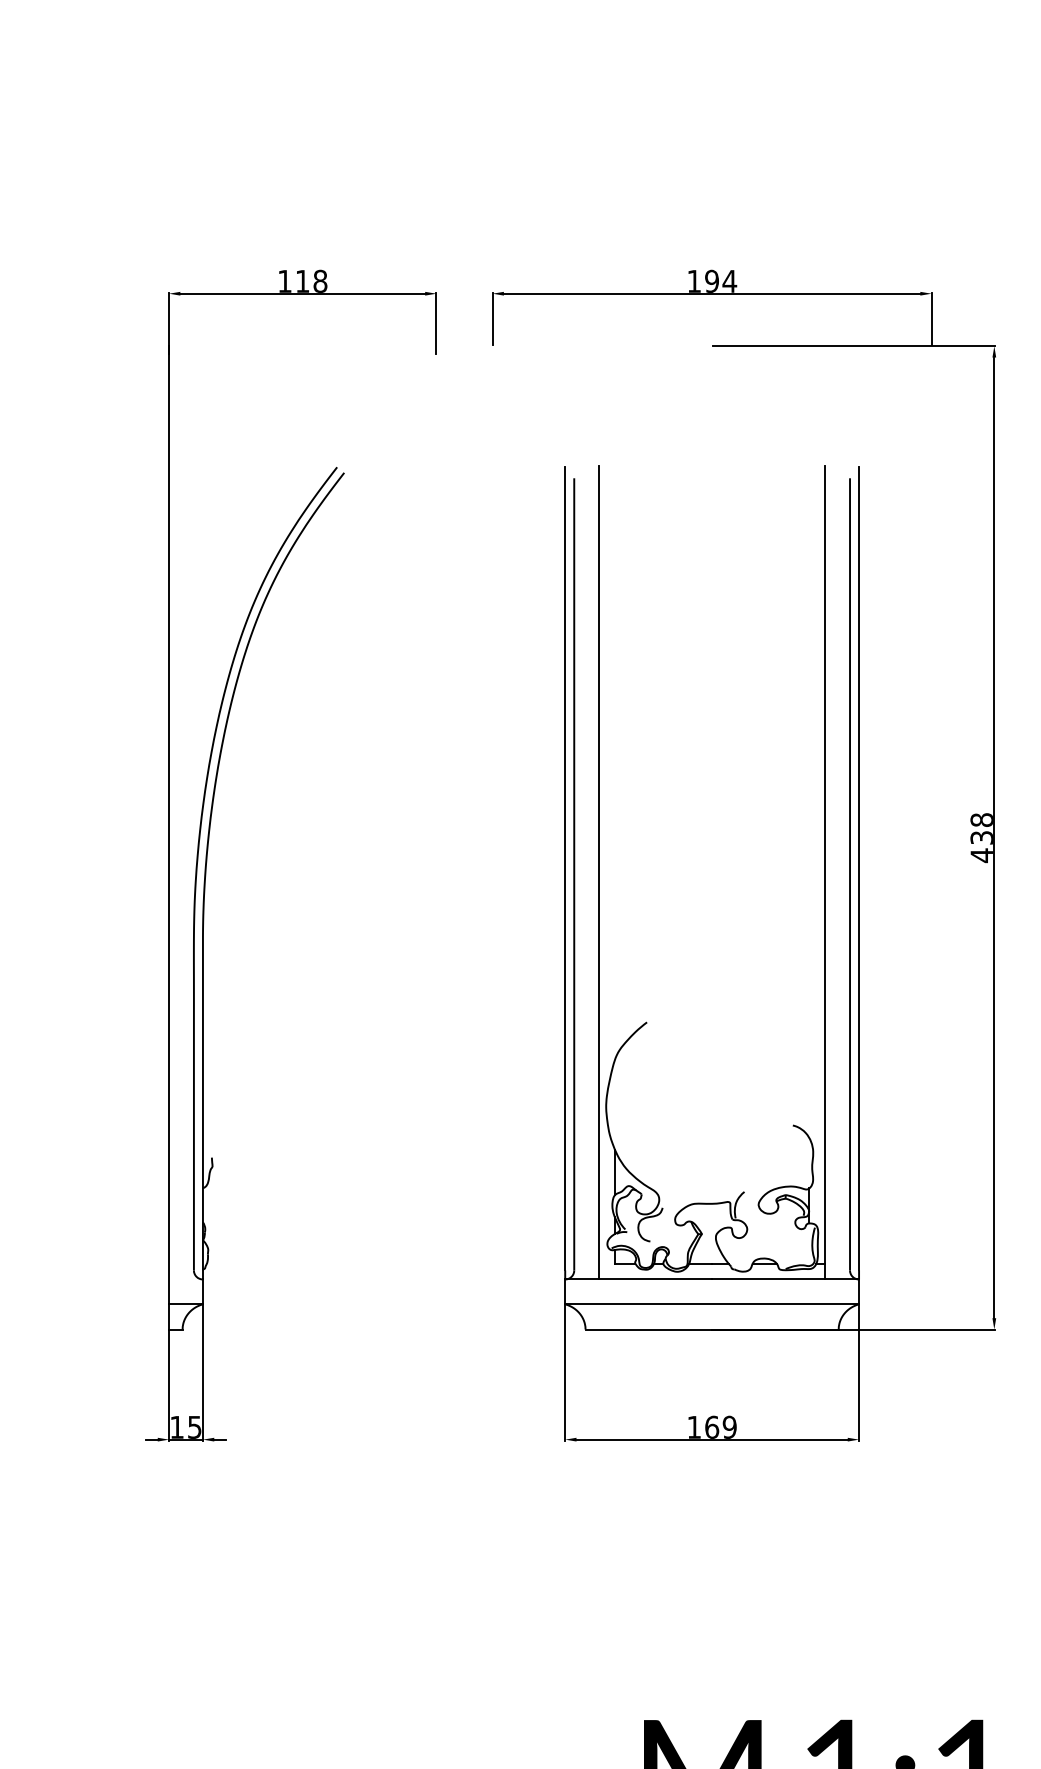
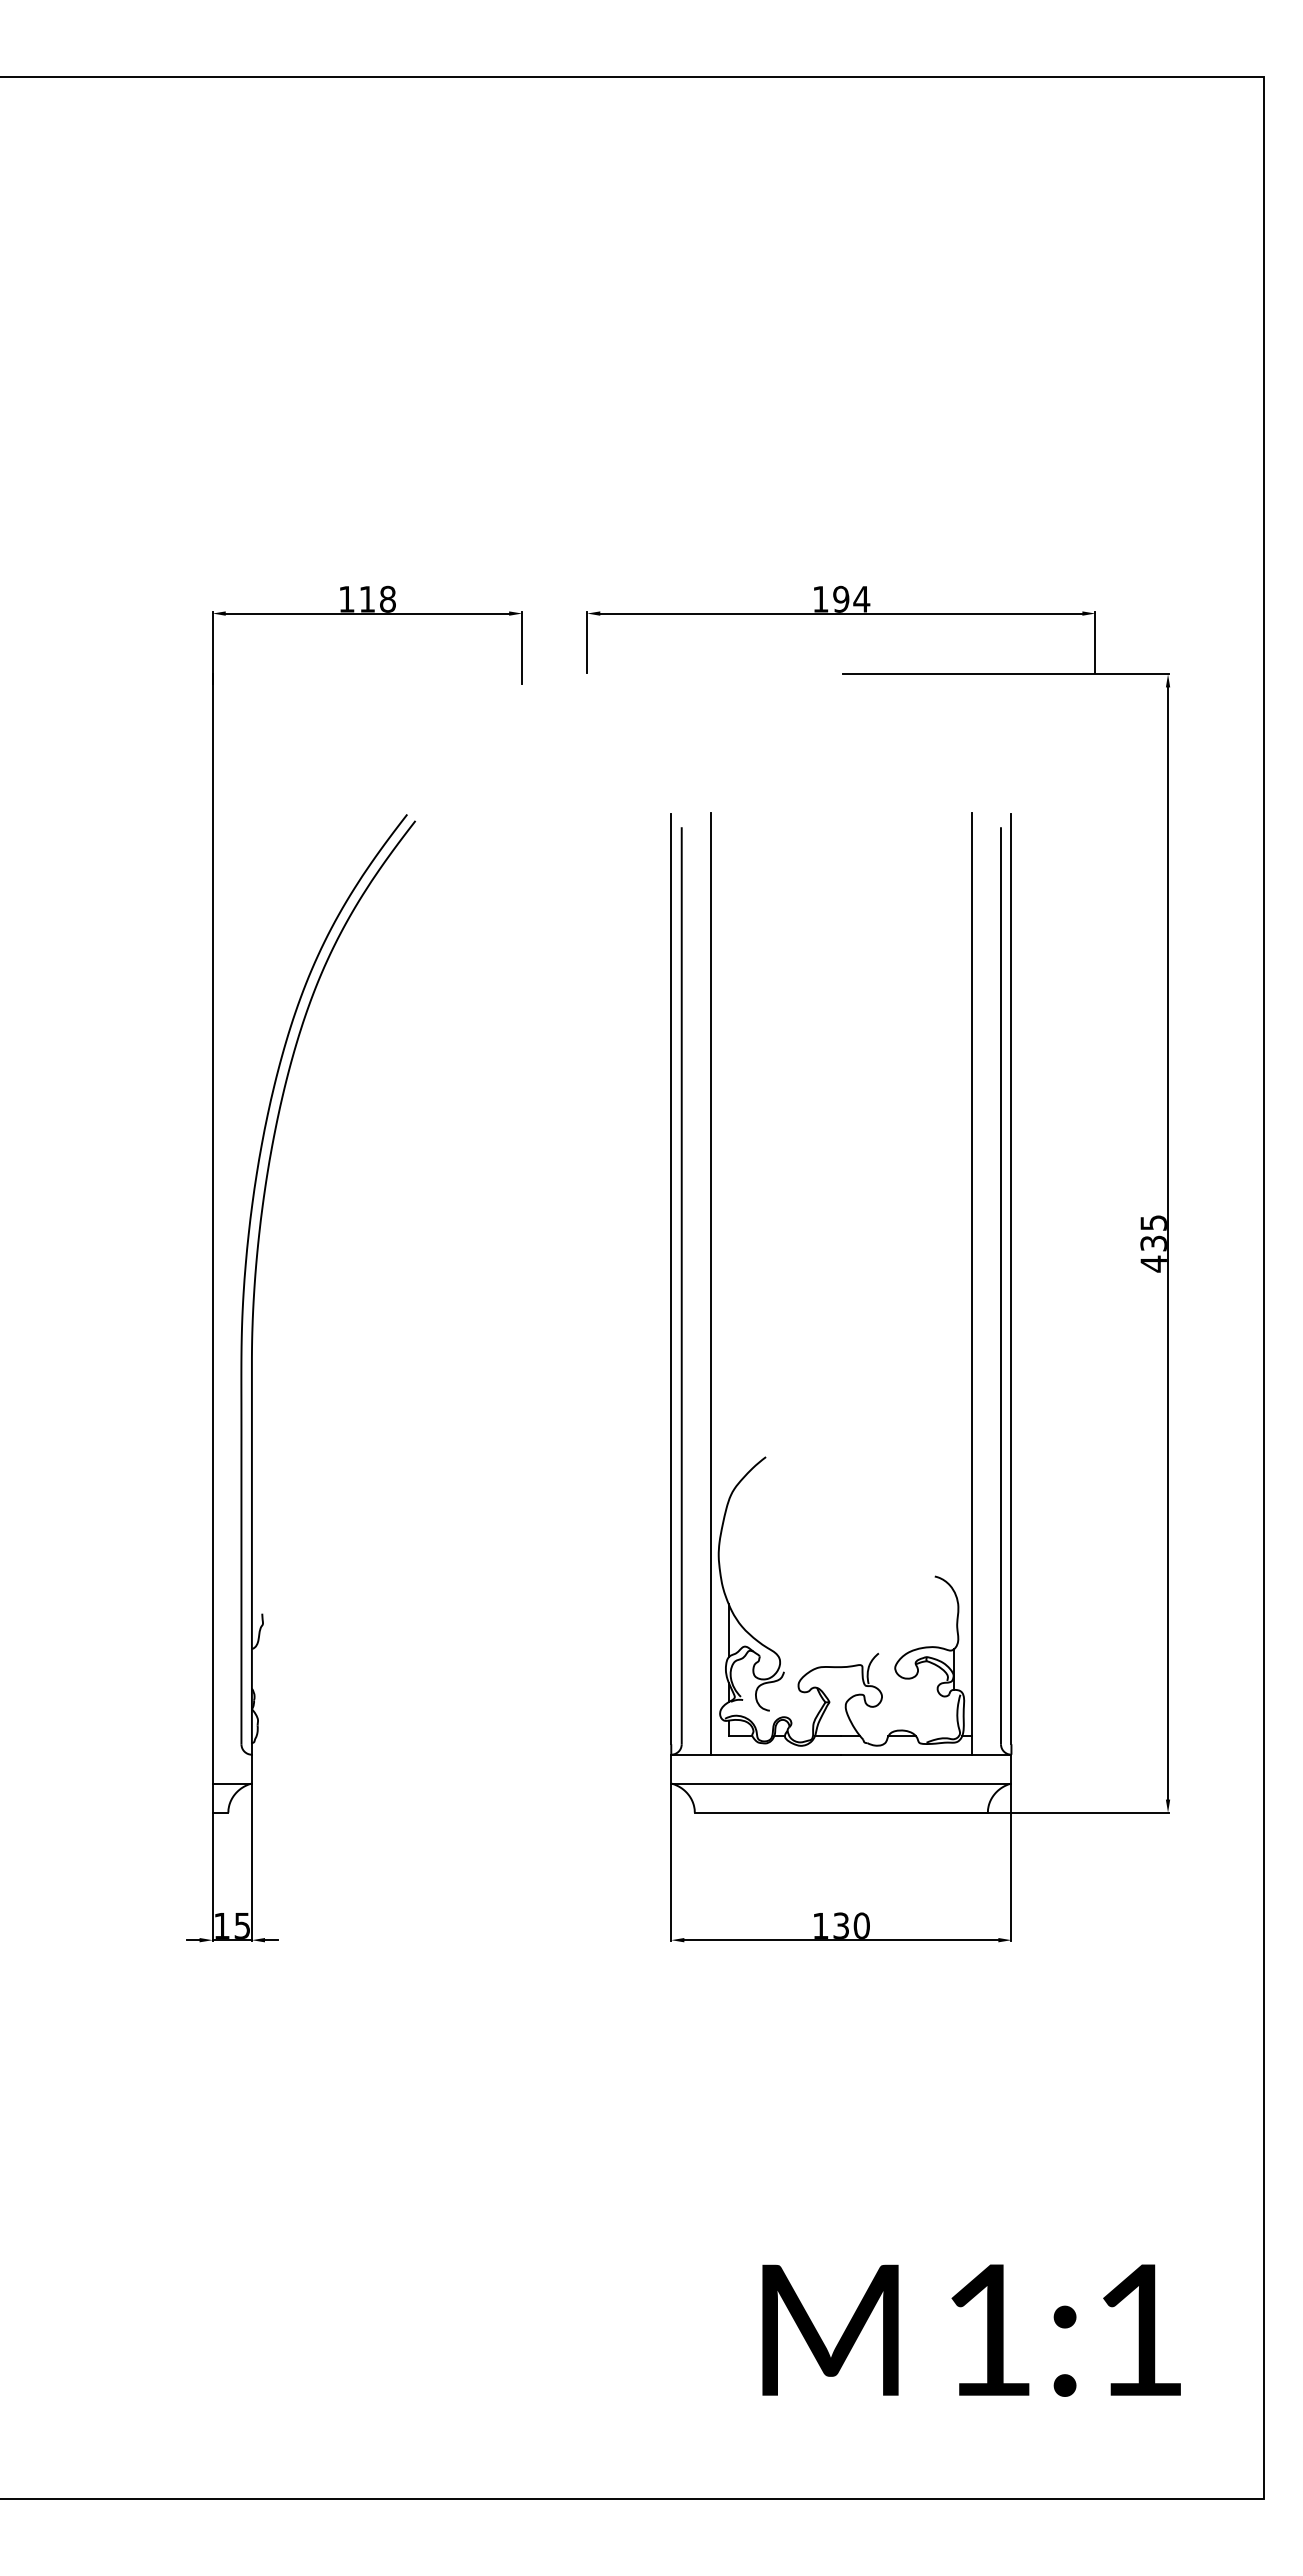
text: (981, 819) -> (1153, 1222), 438 -> 435
text: (720, 1426) -> (851, 1925), 169 -> 130

